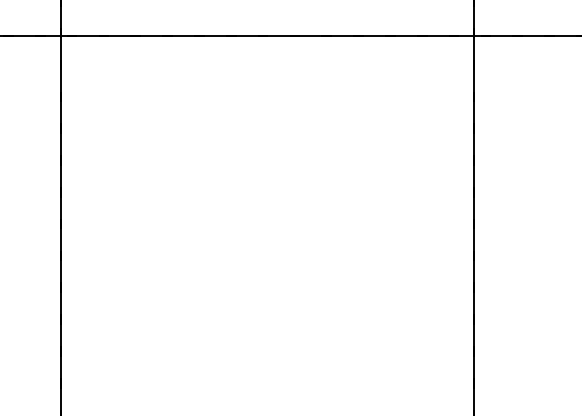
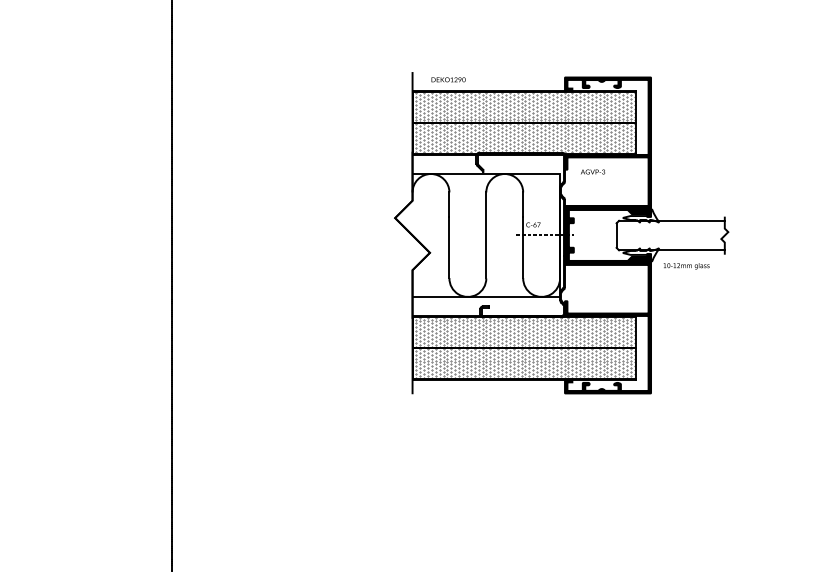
part: (278, 253) -> (560, 233), added

